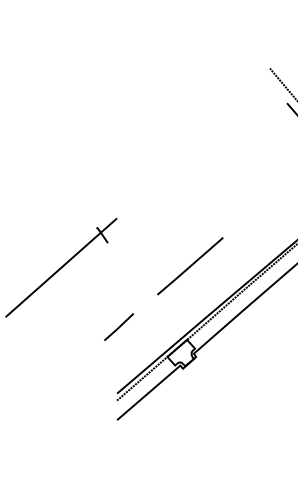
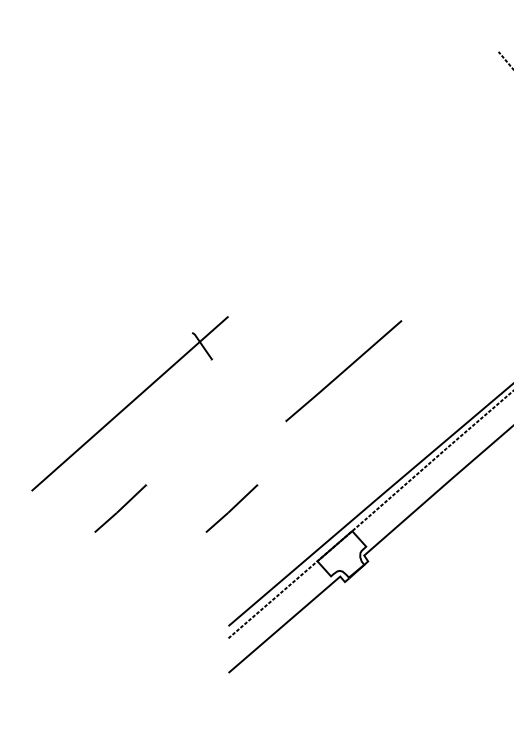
line: (190, 266) -> (344, 371), moved
line: (56, 326) -> (121, 507), added

